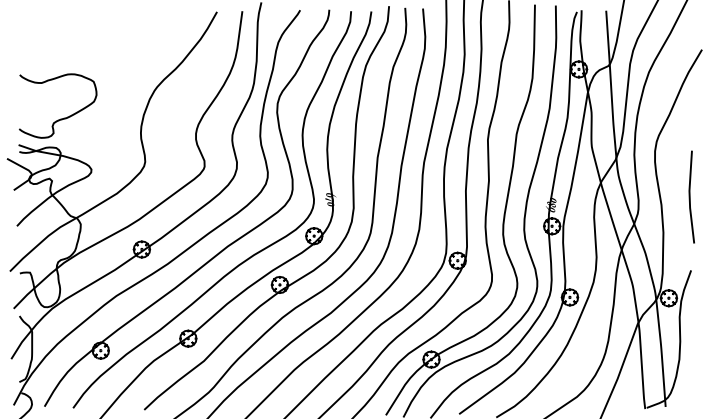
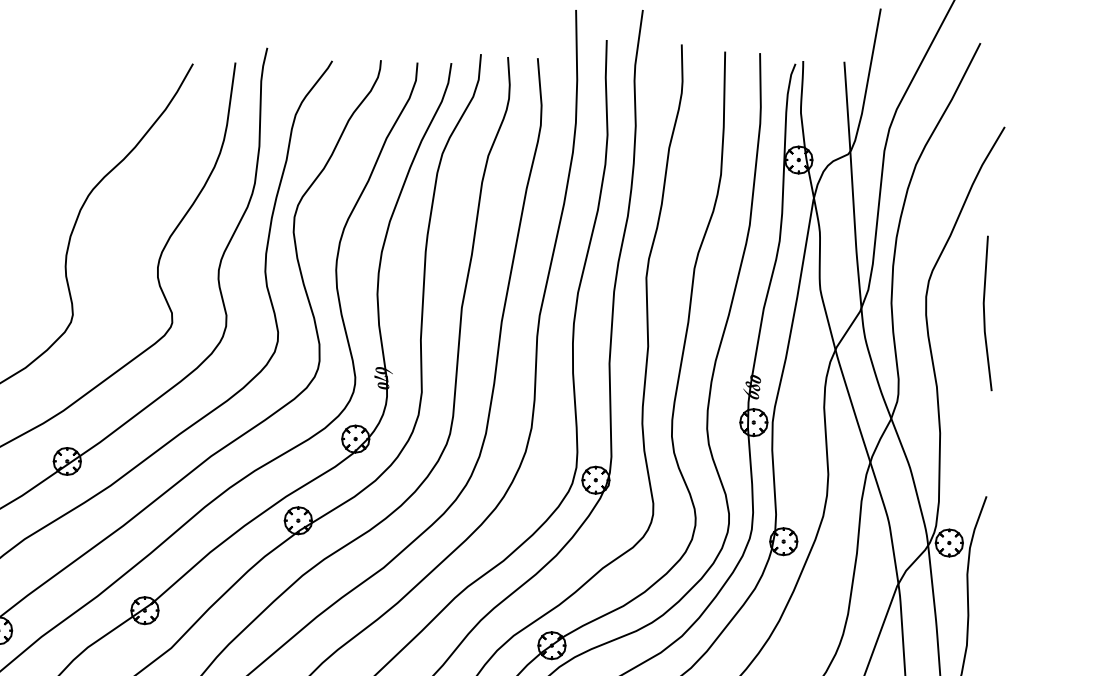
line: (690, 196) -> (985, 312), moved

